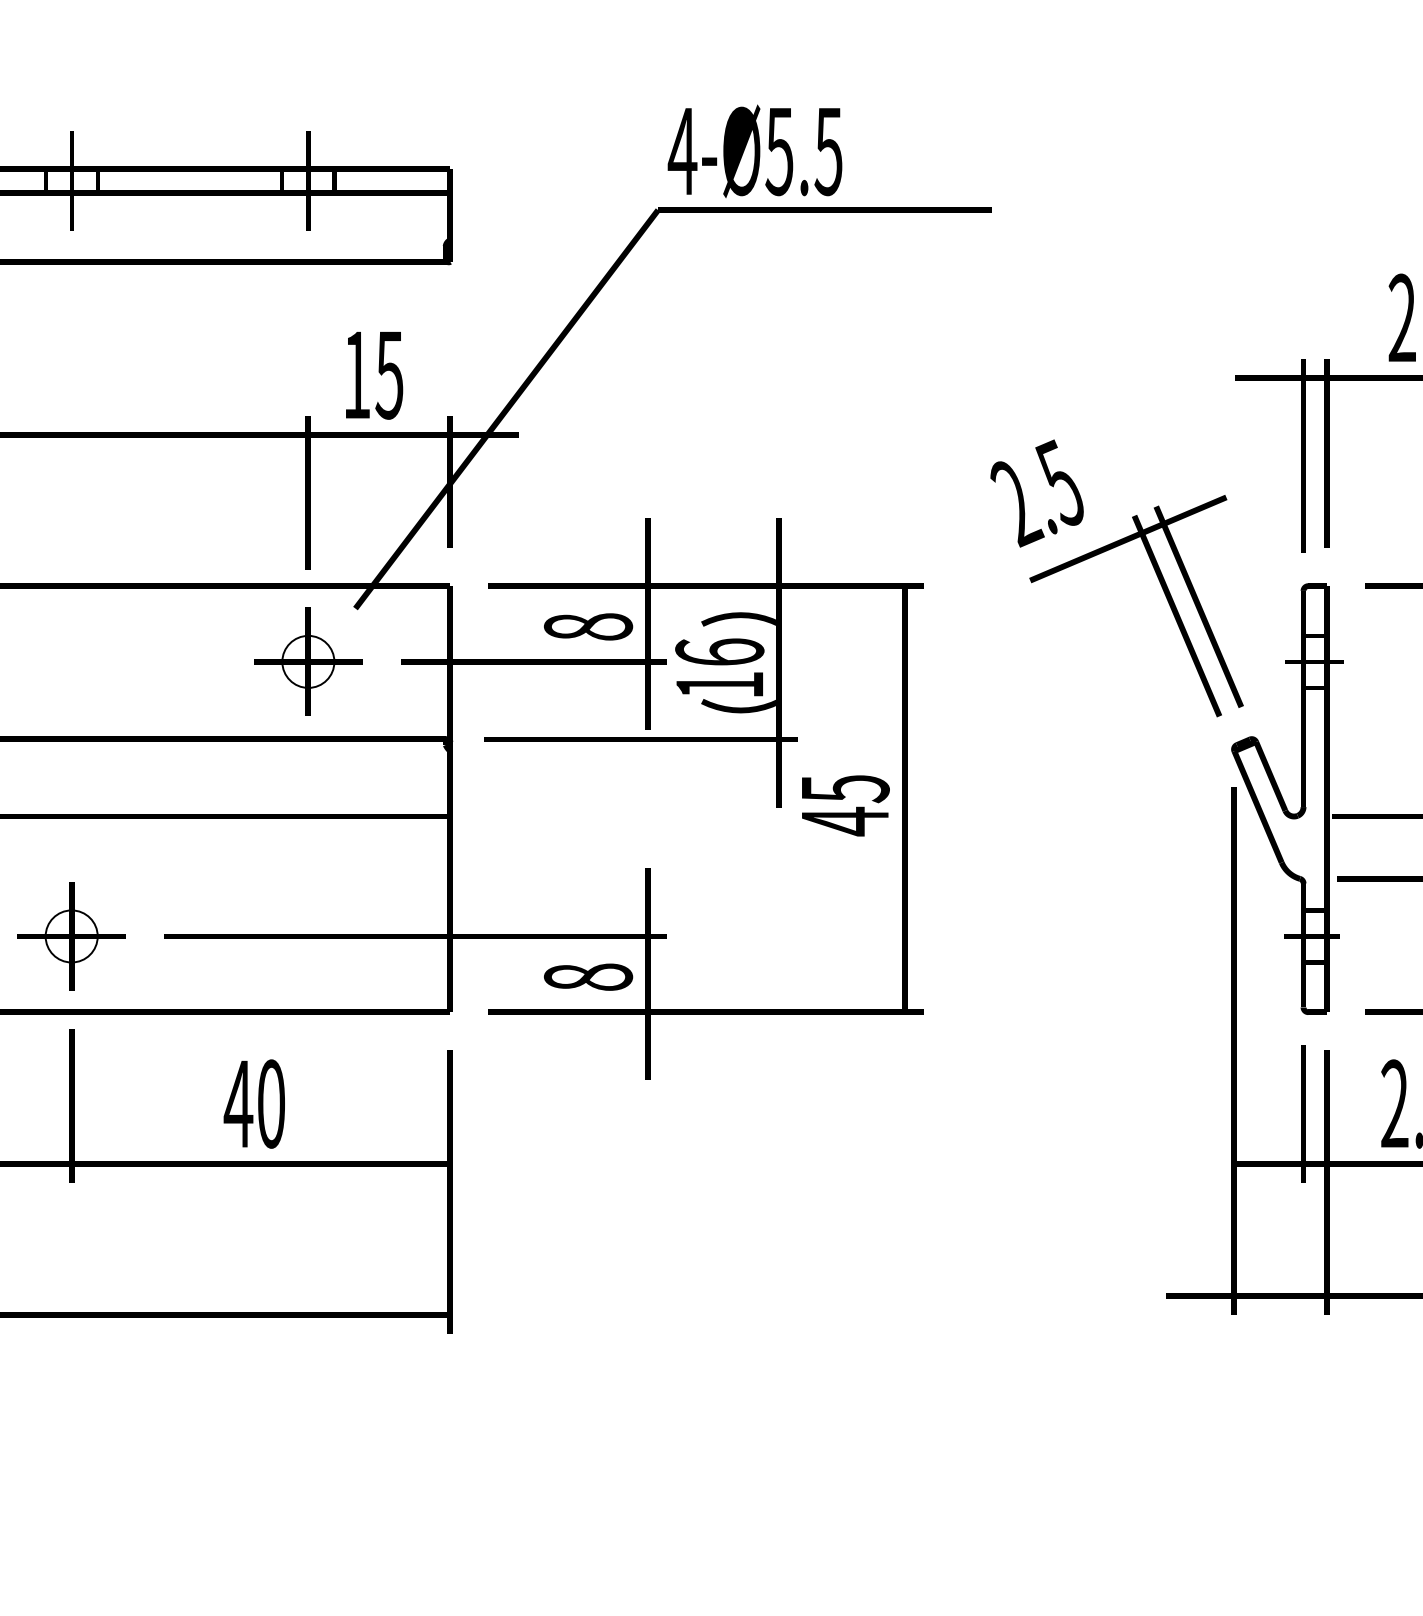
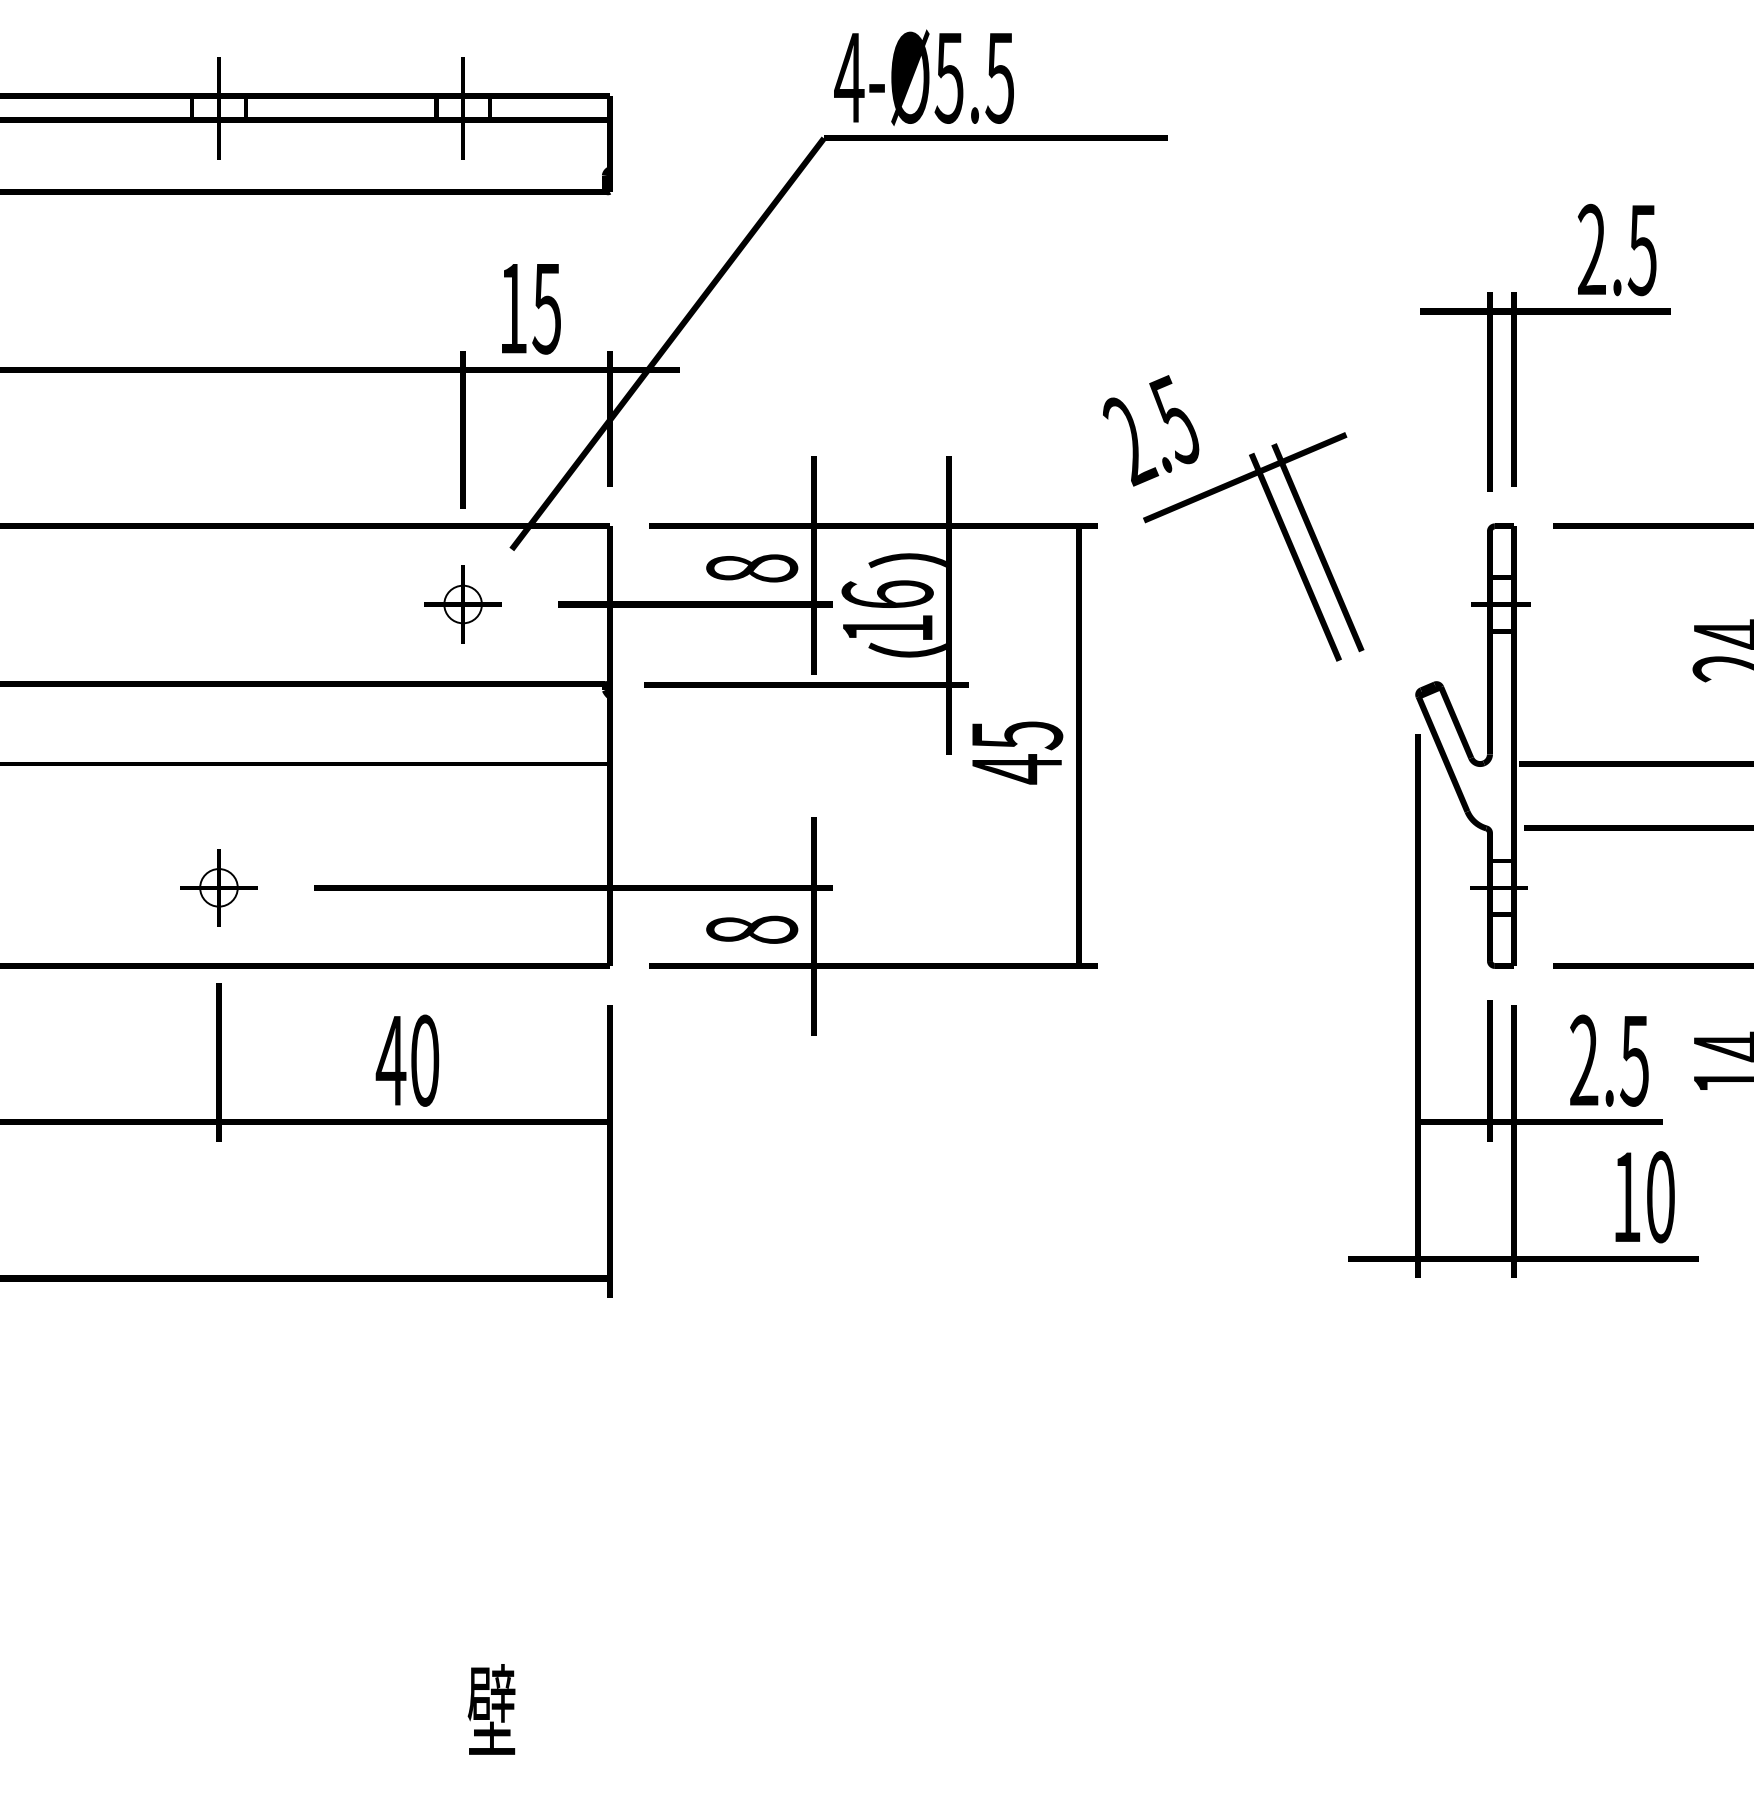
part: (1107, 551) -> (1223, 490), moved
part: (307, 661) -> (462, 604), size x0.7
part: (71, 936) -> (218, 887), size x0.7

